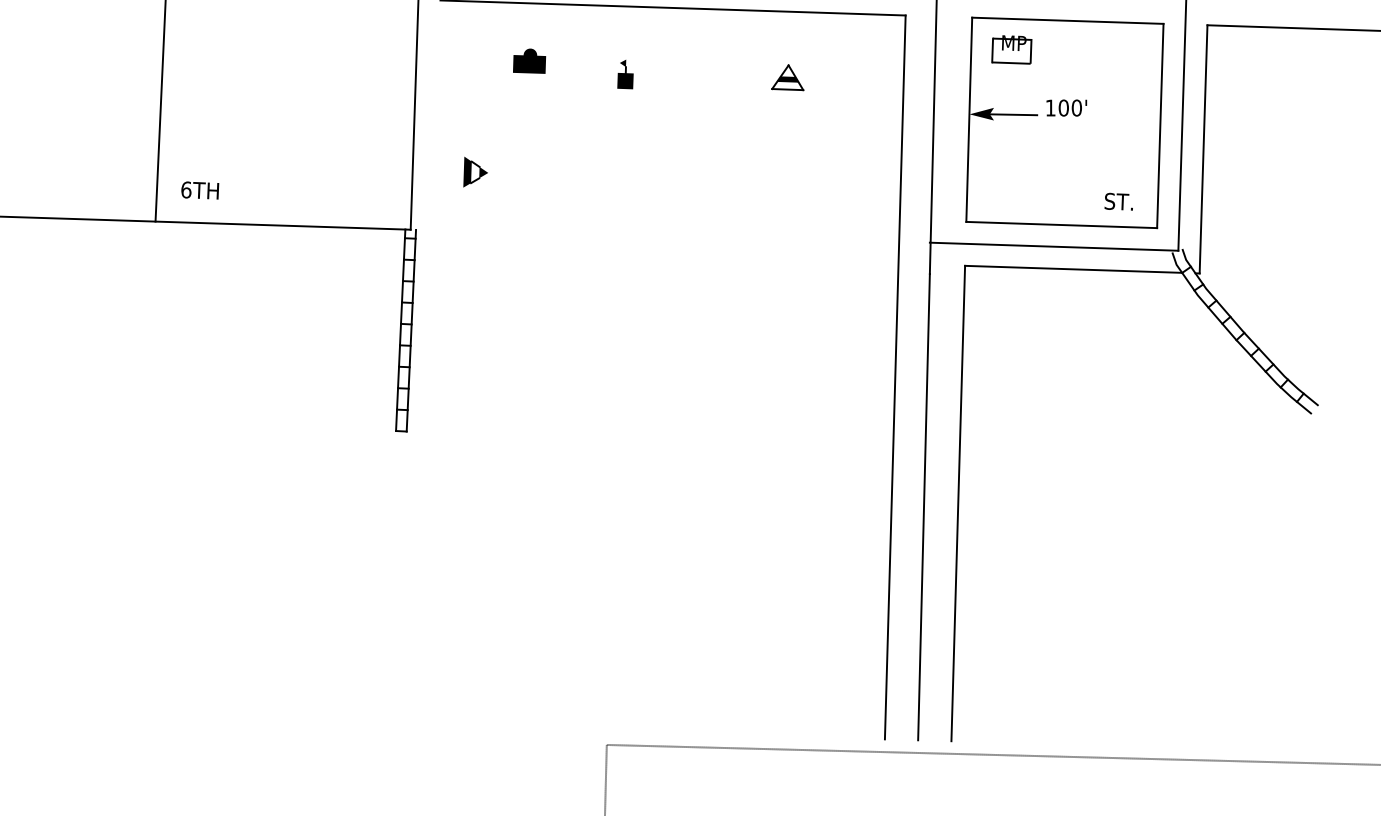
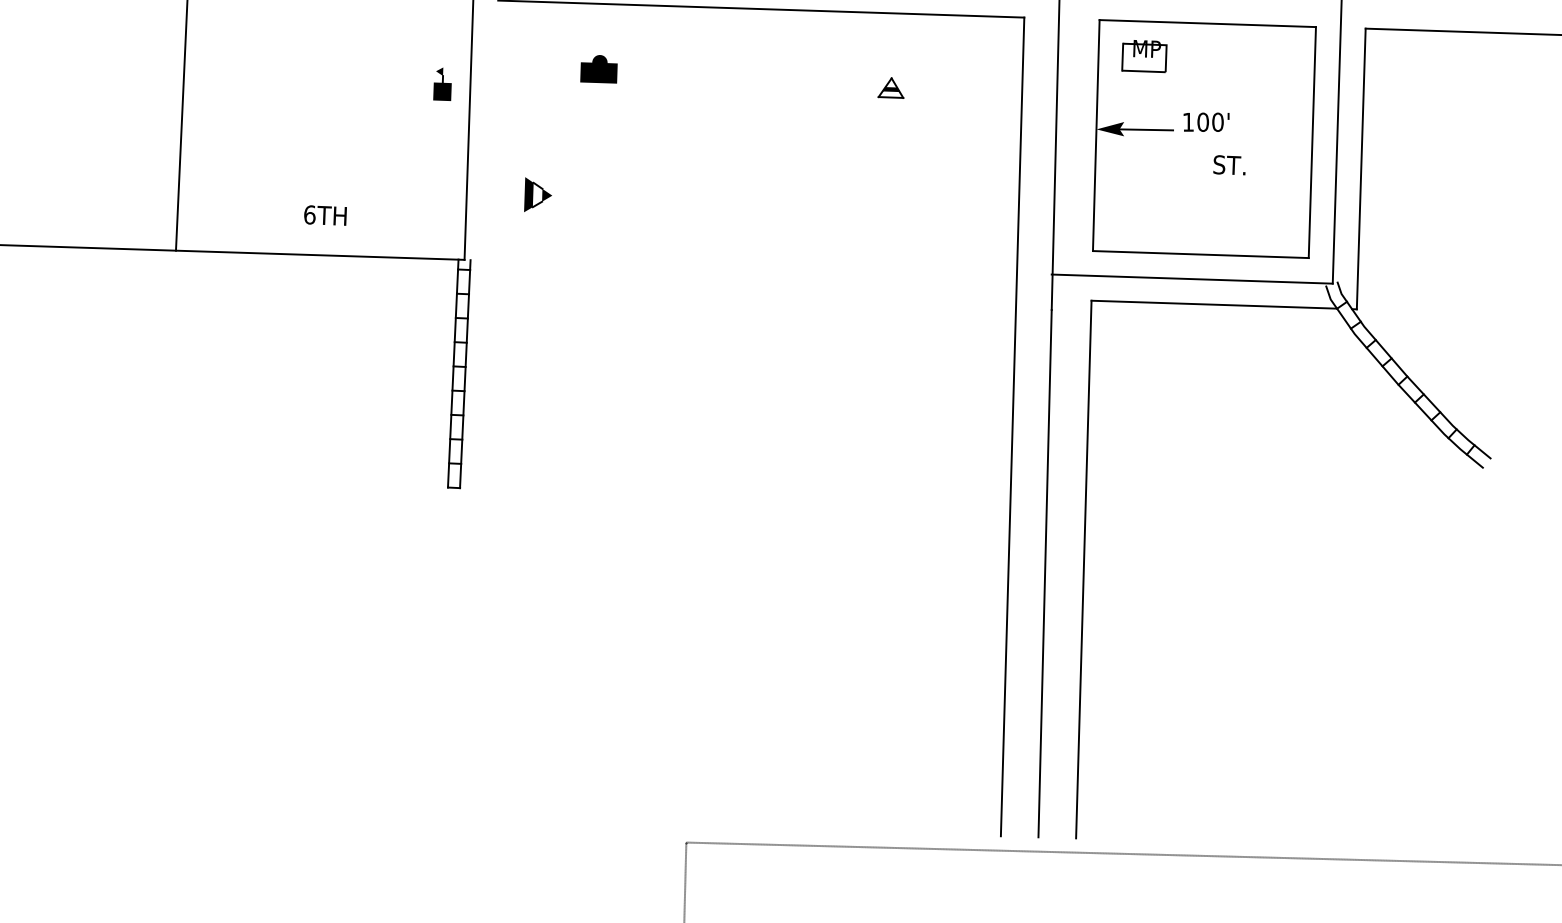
part: (625, 73) -> (442, 83), moved
part: (787, 78) -> (890, 88), size x0.7
text: (200, 190) -> (325, 215), moved
text: (1118, 201) -> (1229, 165), moved

